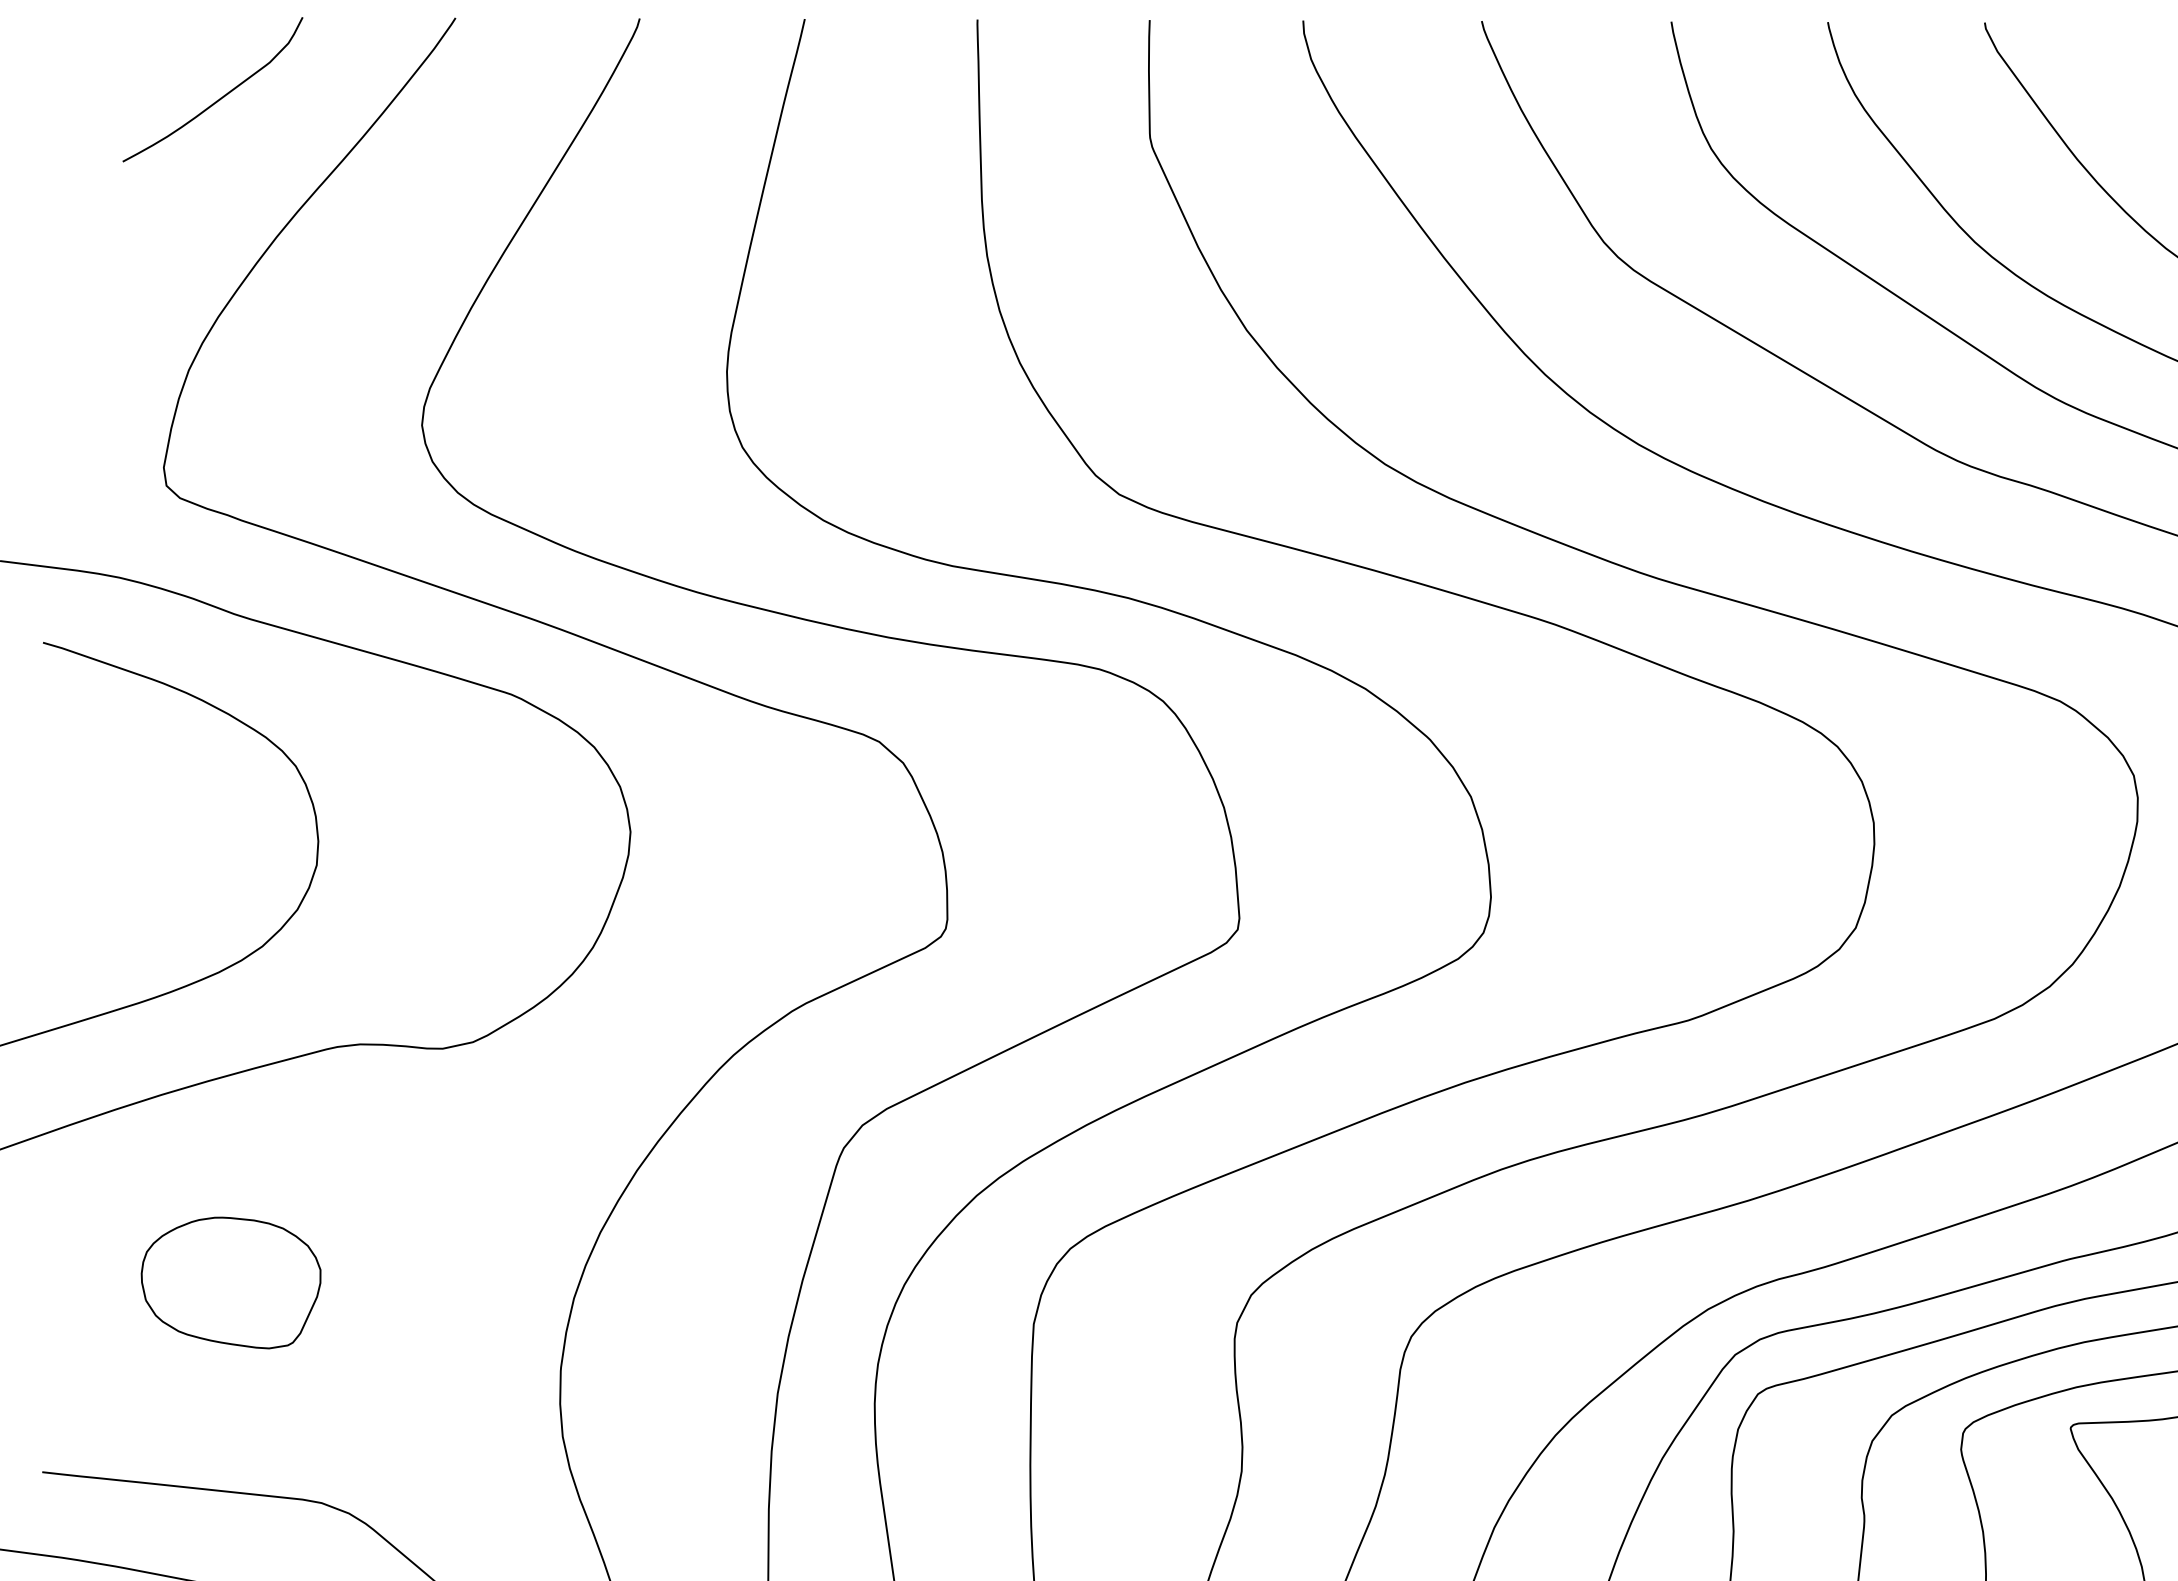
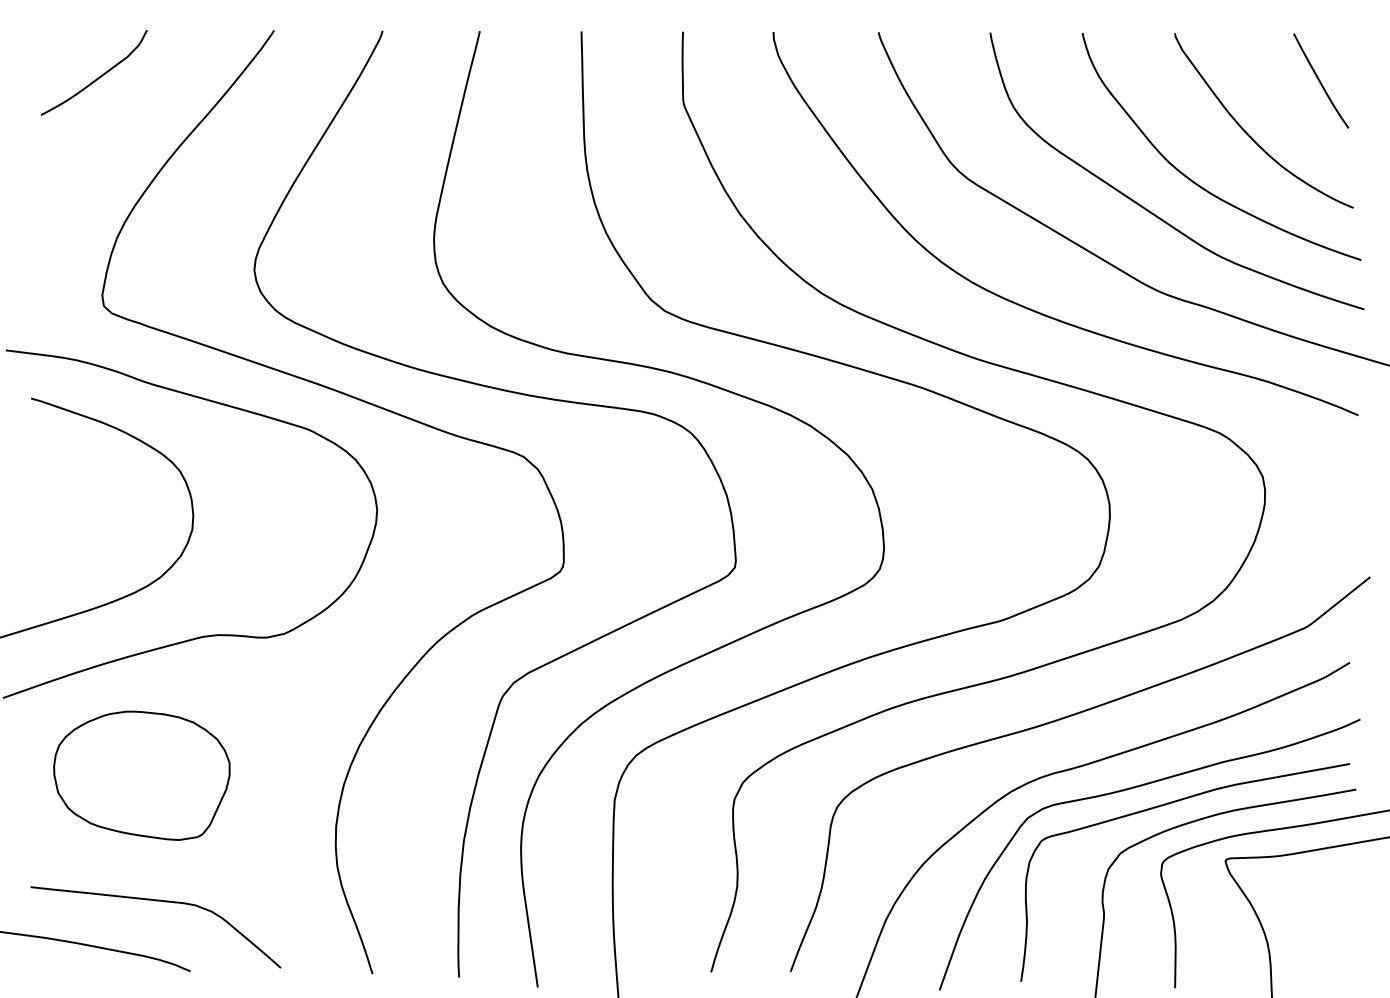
curve: (218, 97) -> (97, 77), moved
part: (230, 1282) -> (141, 775), size x1.67

